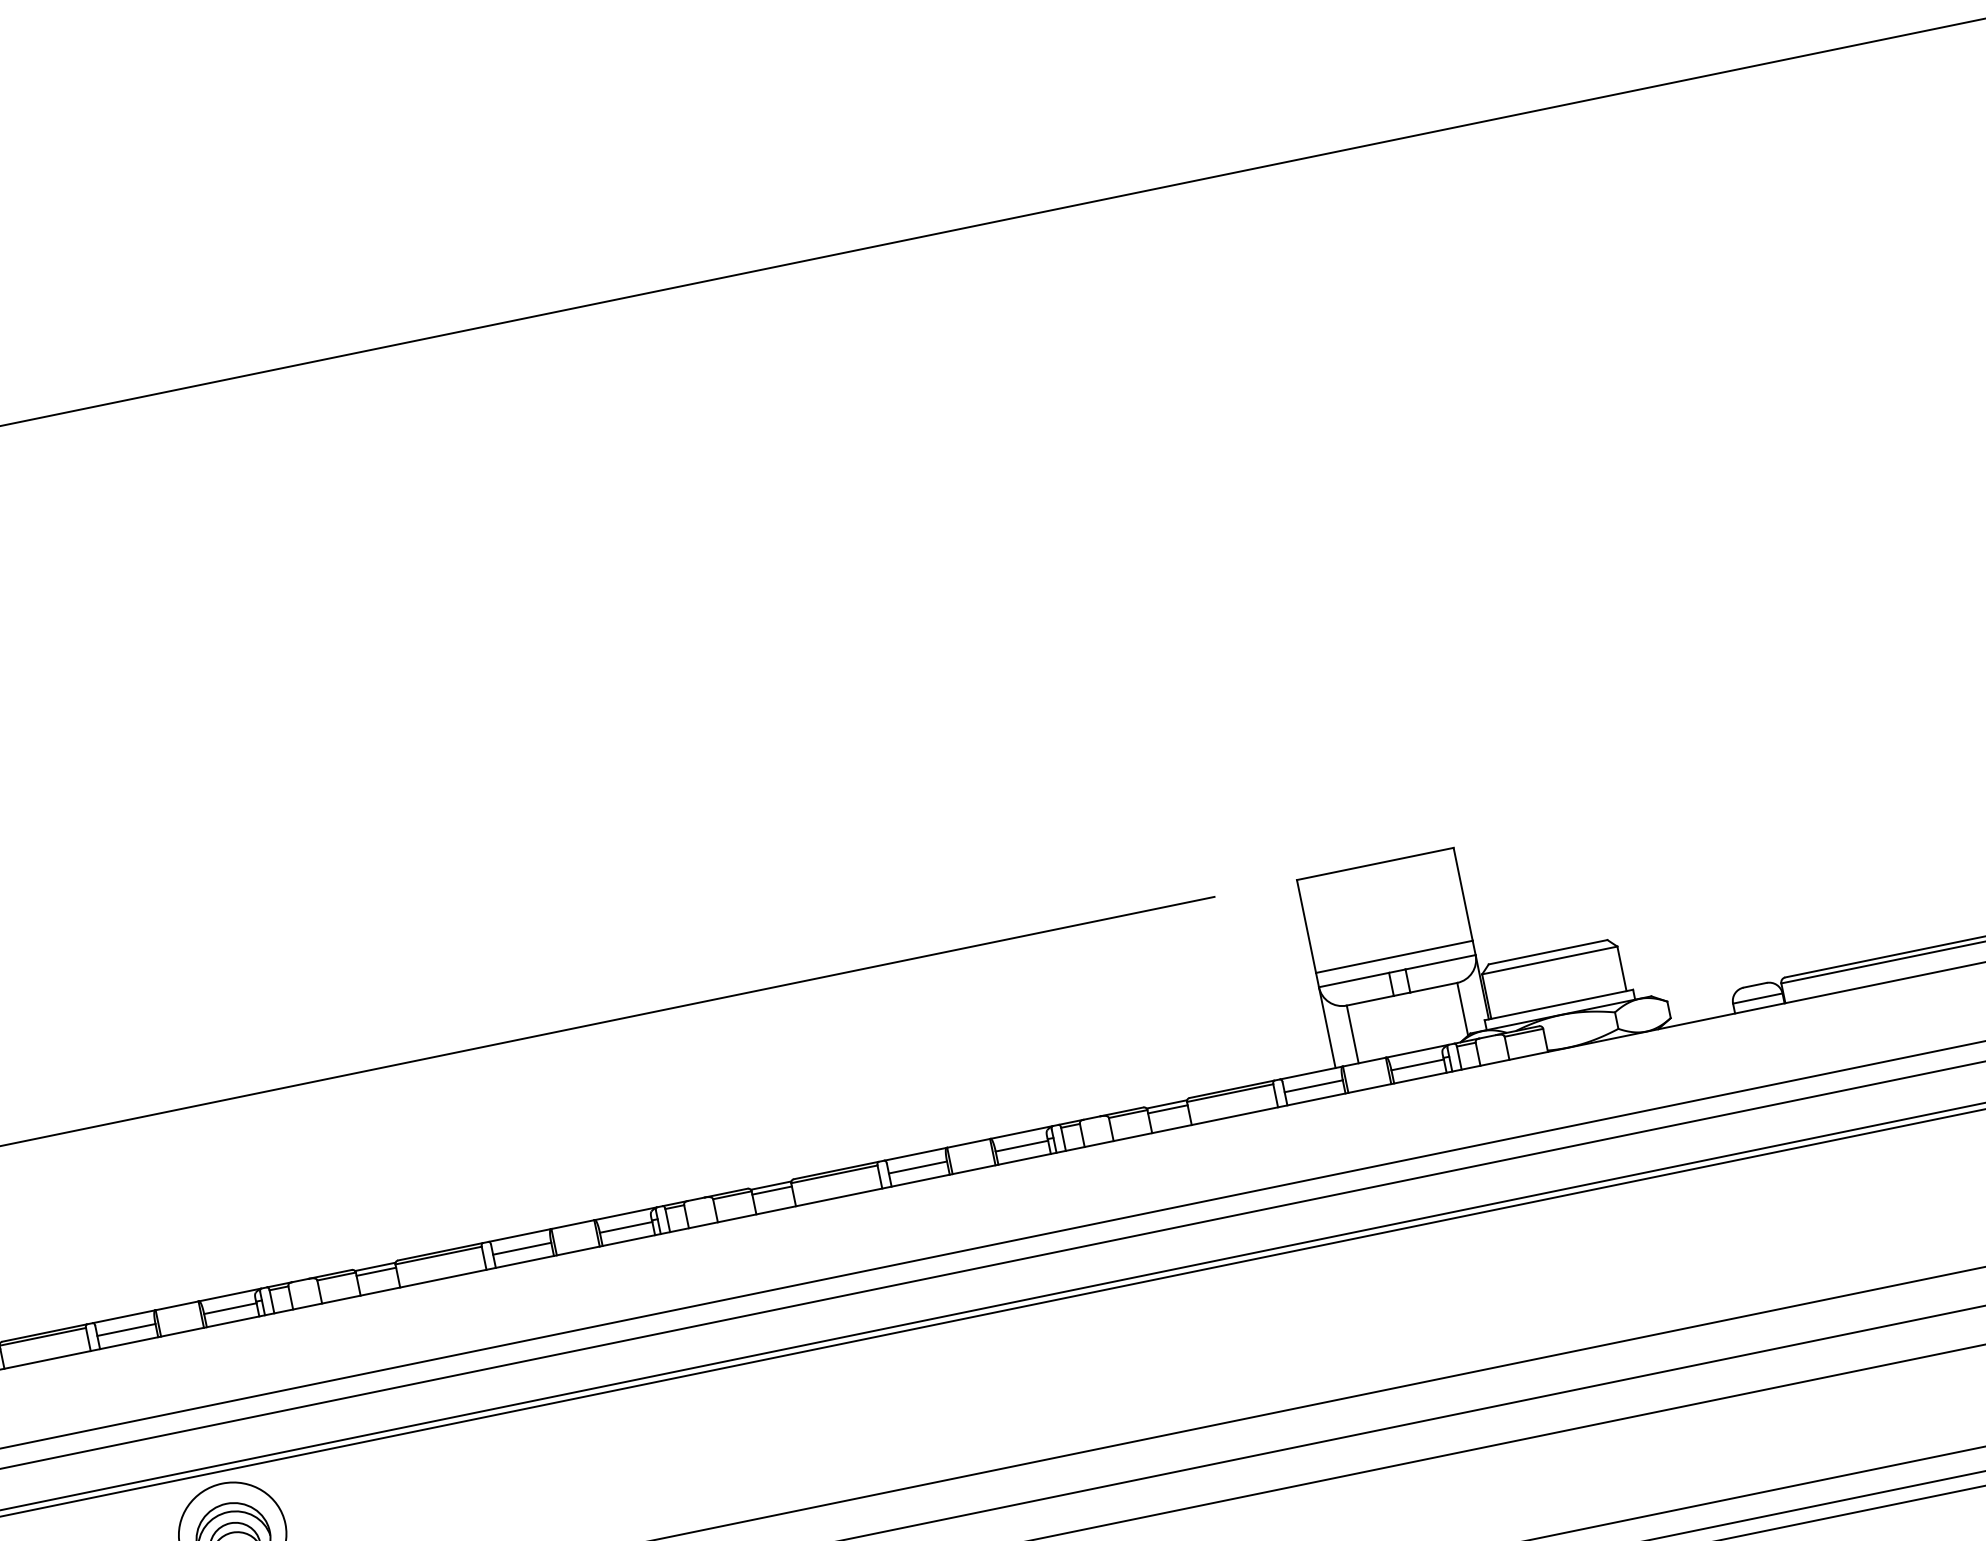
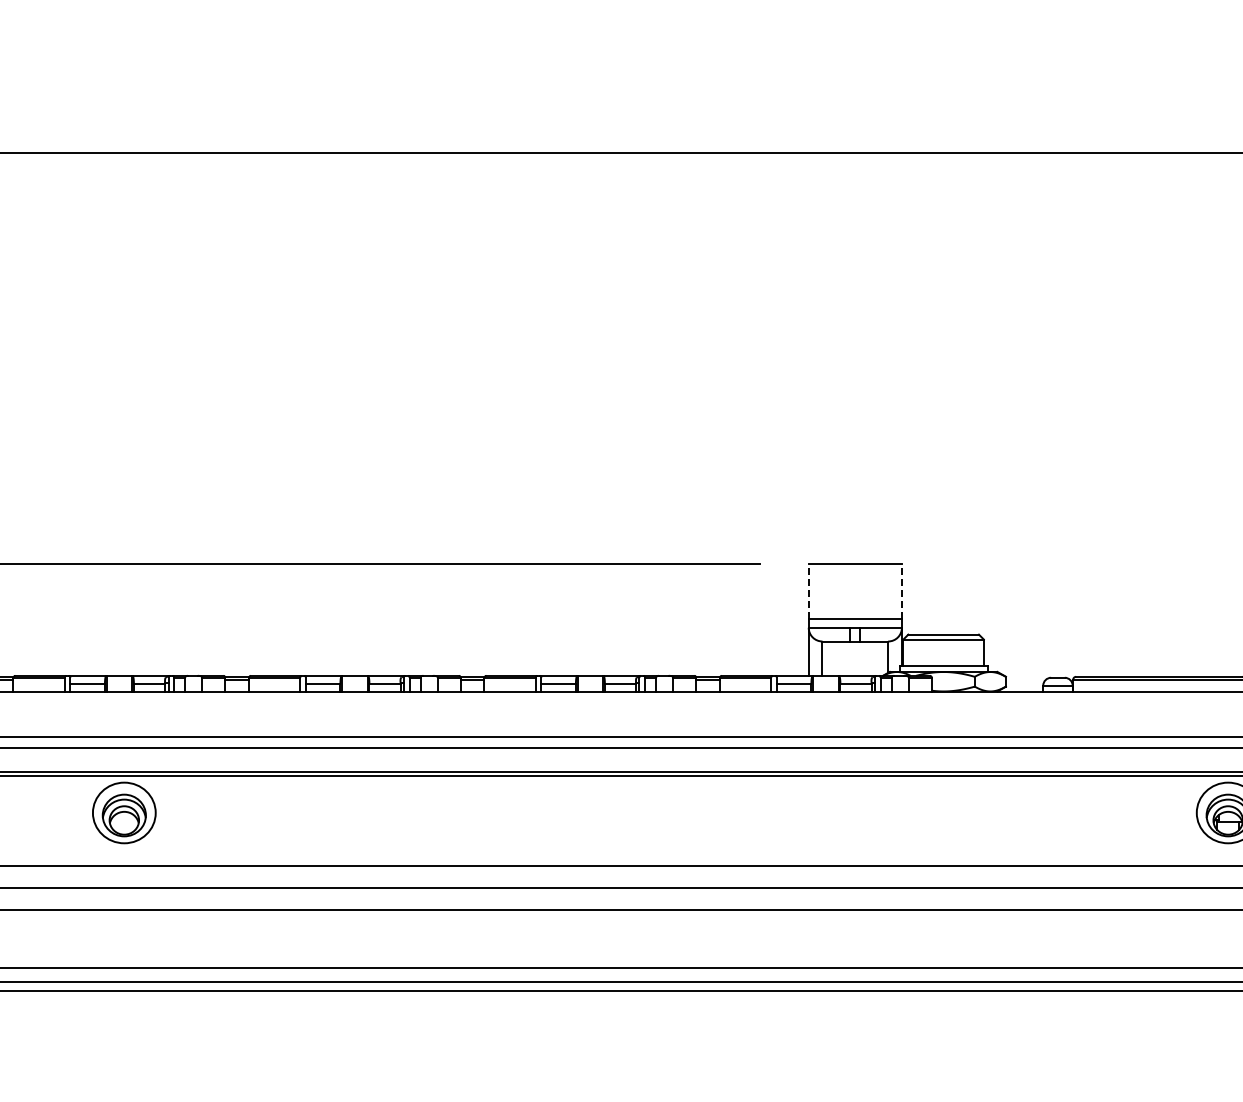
line: (1462, 894) -> (901, 591), solid -> dashed
line: (1306, 926) -> (808, 591), solid -> dashed

